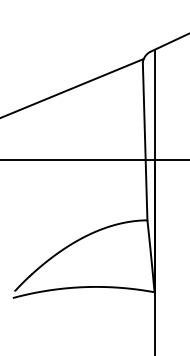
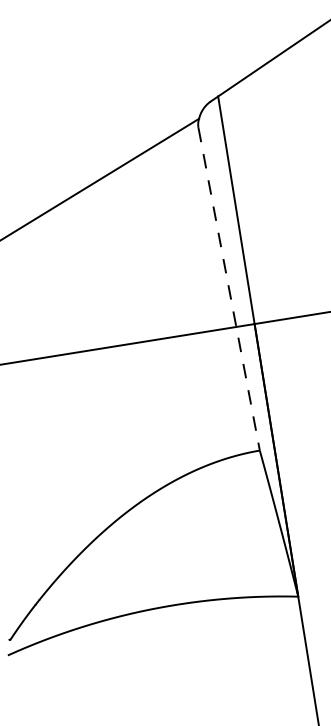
line: (145, 141) -> (229, 288), solid -> dashed

